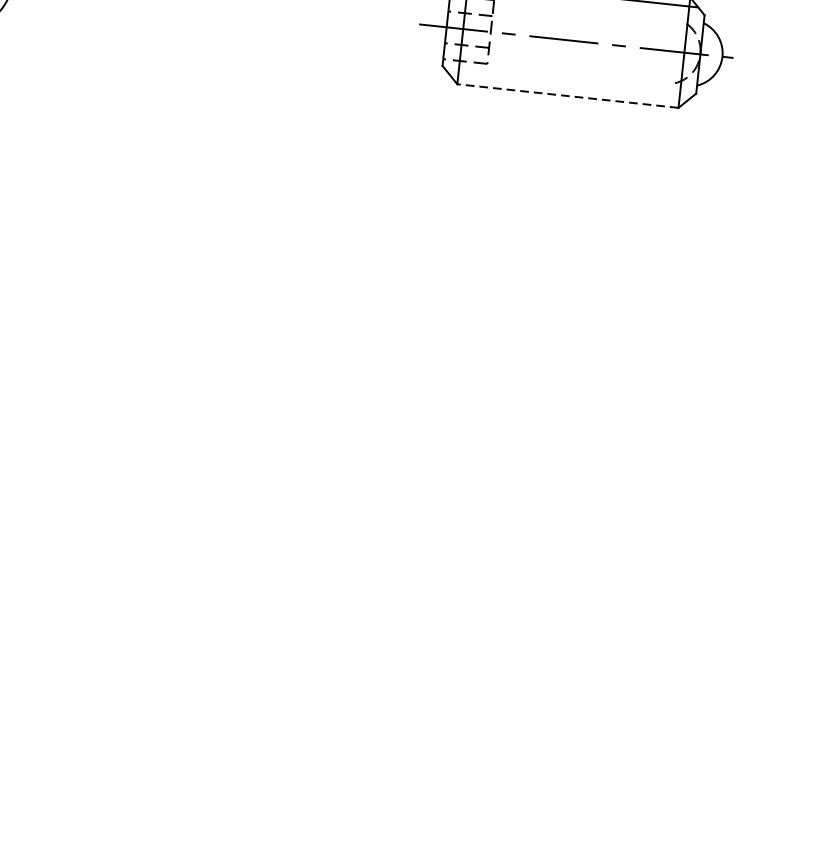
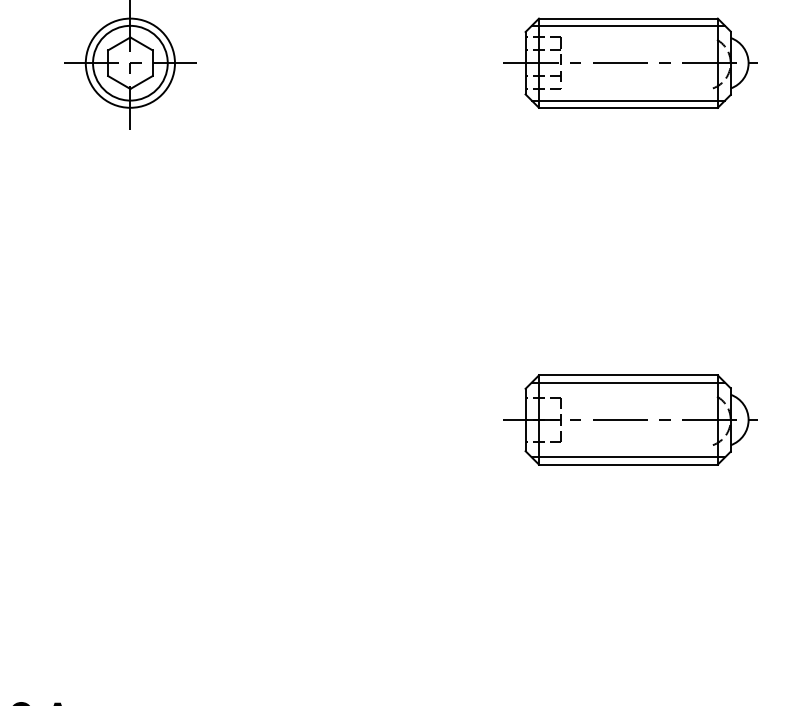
line: (569, 87) -> (628, 100), added
line: (566, 95) -> (627, 107), dashed -> solid
part: (529, 481) -> (630, 419), added

